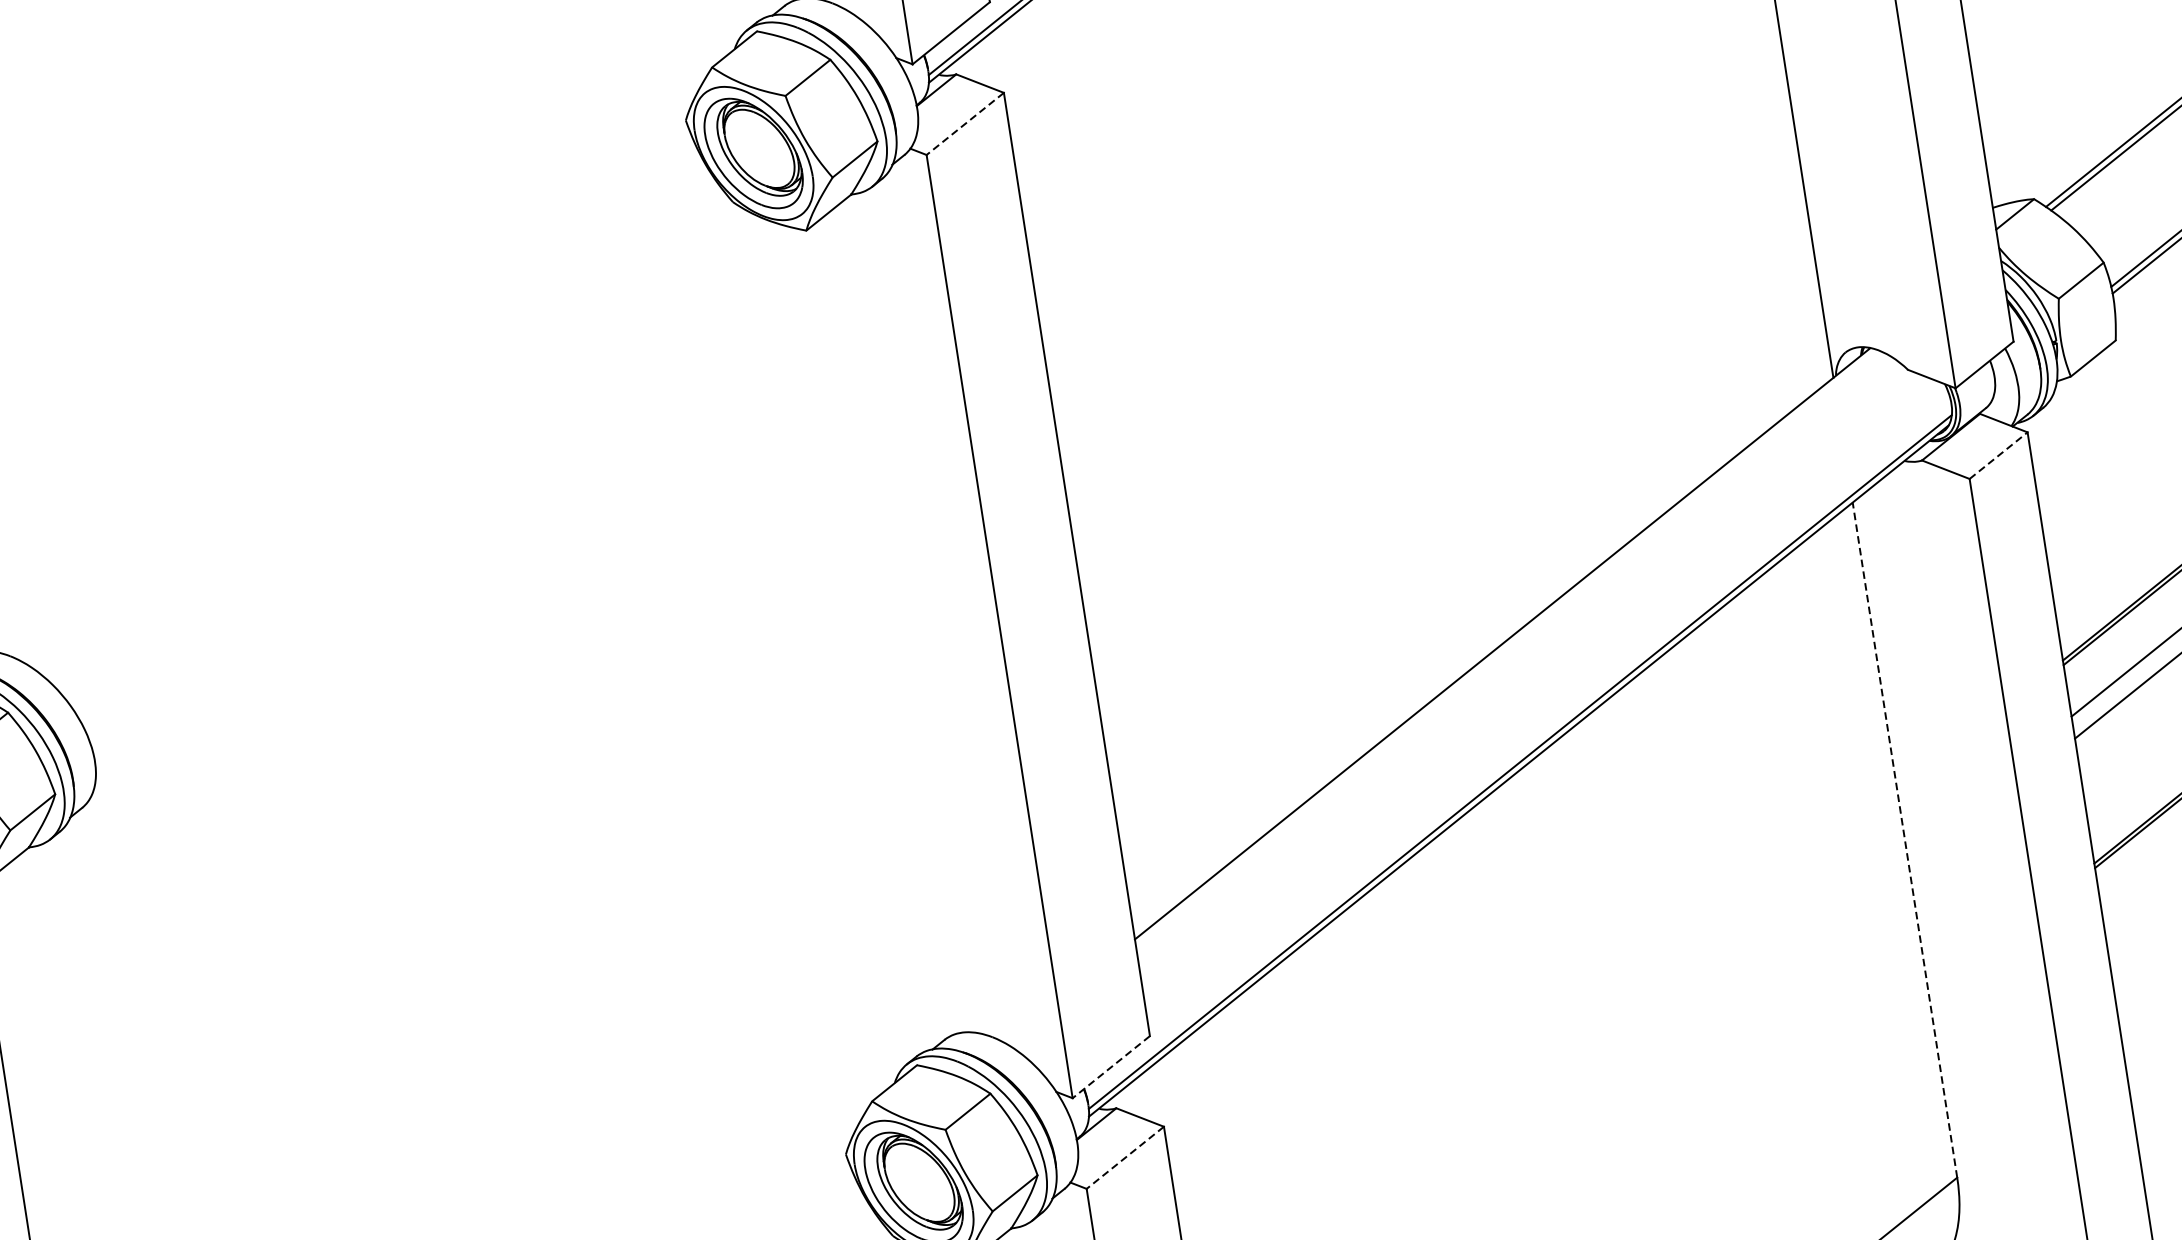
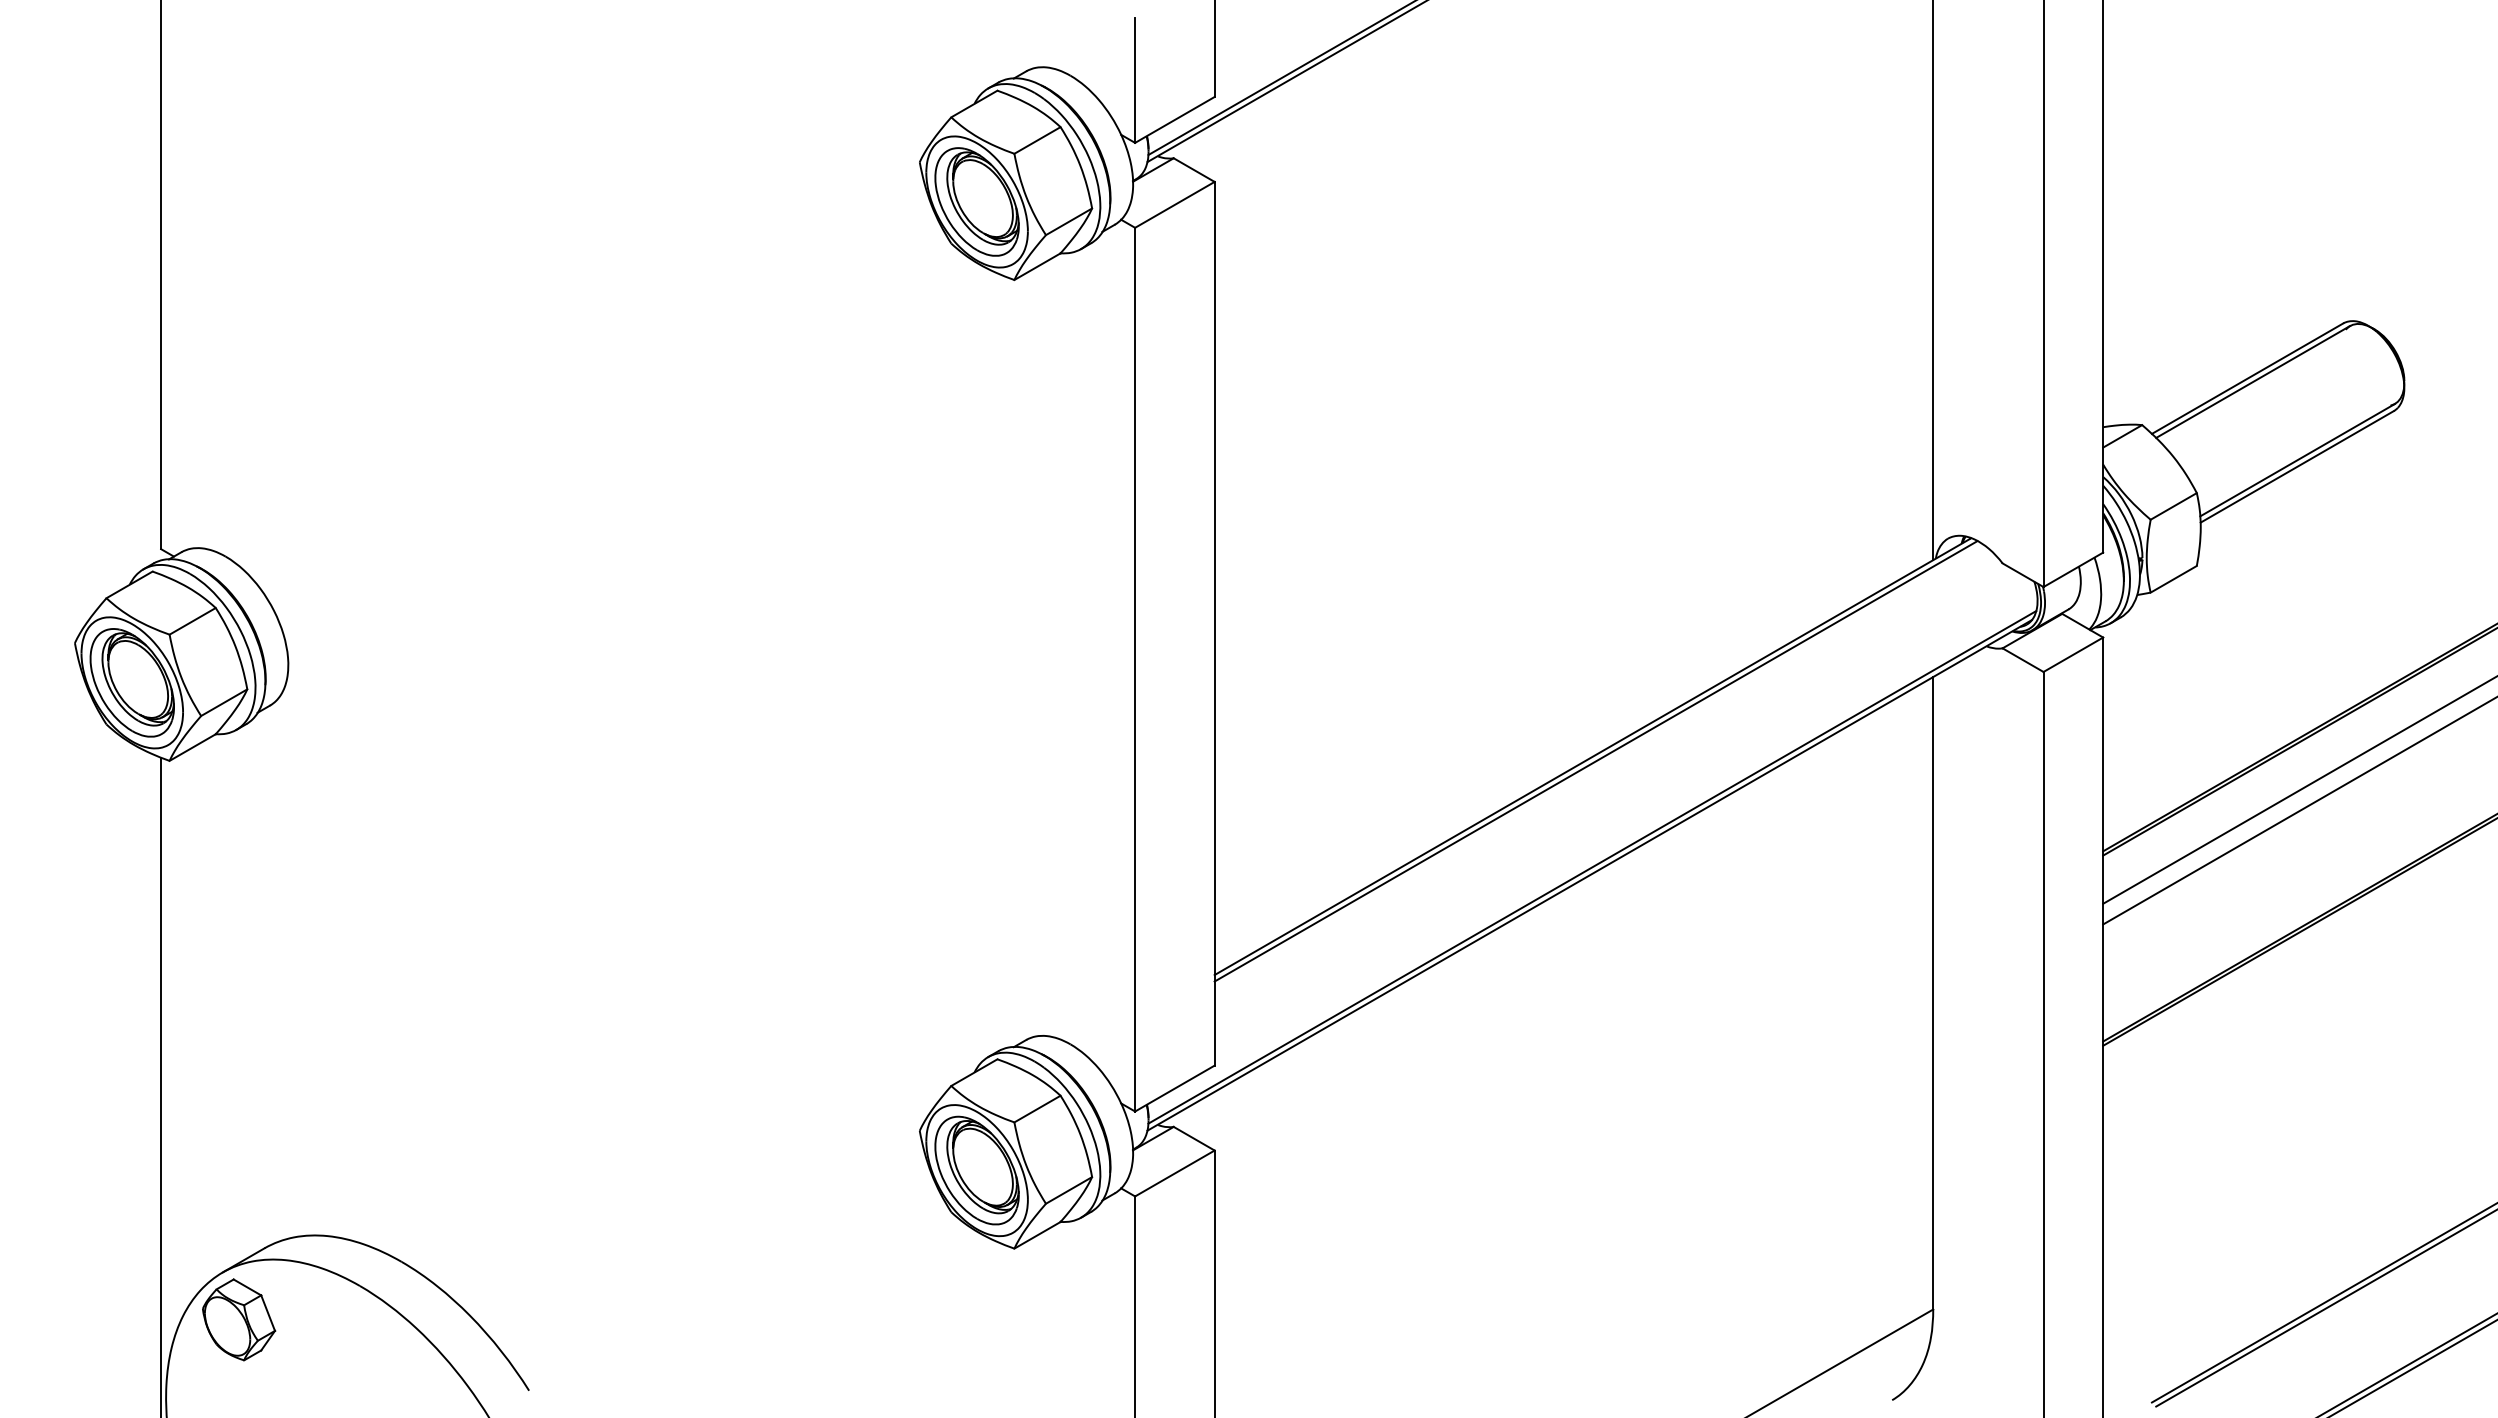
line: (964, 123) -> (1174, 204), dashed -> solid
line: (1998, 455) -> (2073, 654), dashed -> solid
line: (1506, 648) -> (1595, 761), added
line: (1905, 839) -> (1933, 992), dashed -> solid
line: (1110, 1067) -> (1174, 1088), dashed -> solid
line: (1124, 1157) -> (1174, 1173), dashed -> solid

